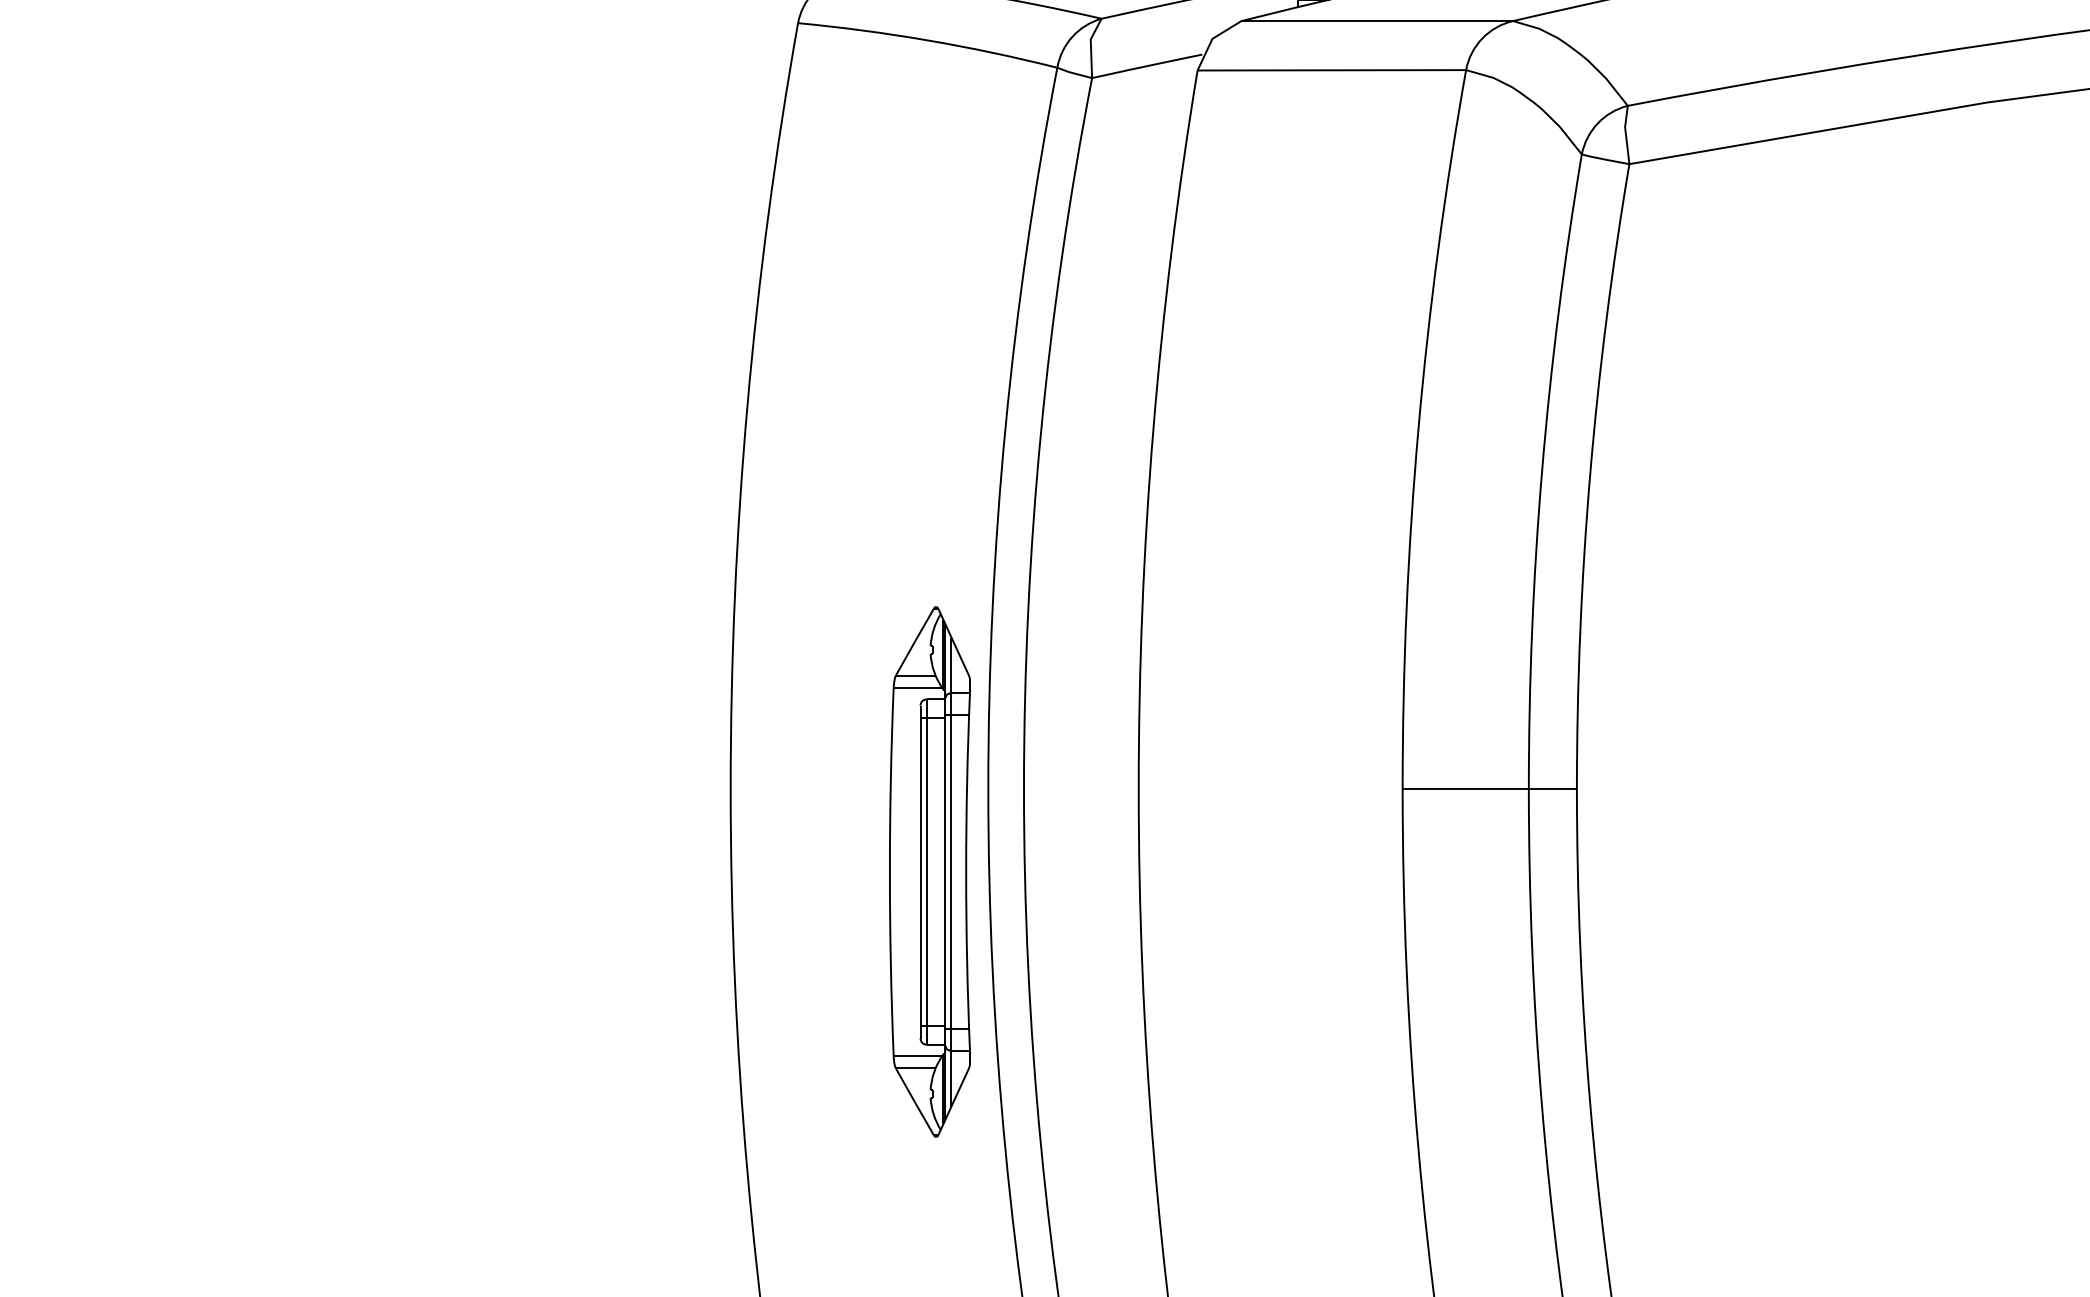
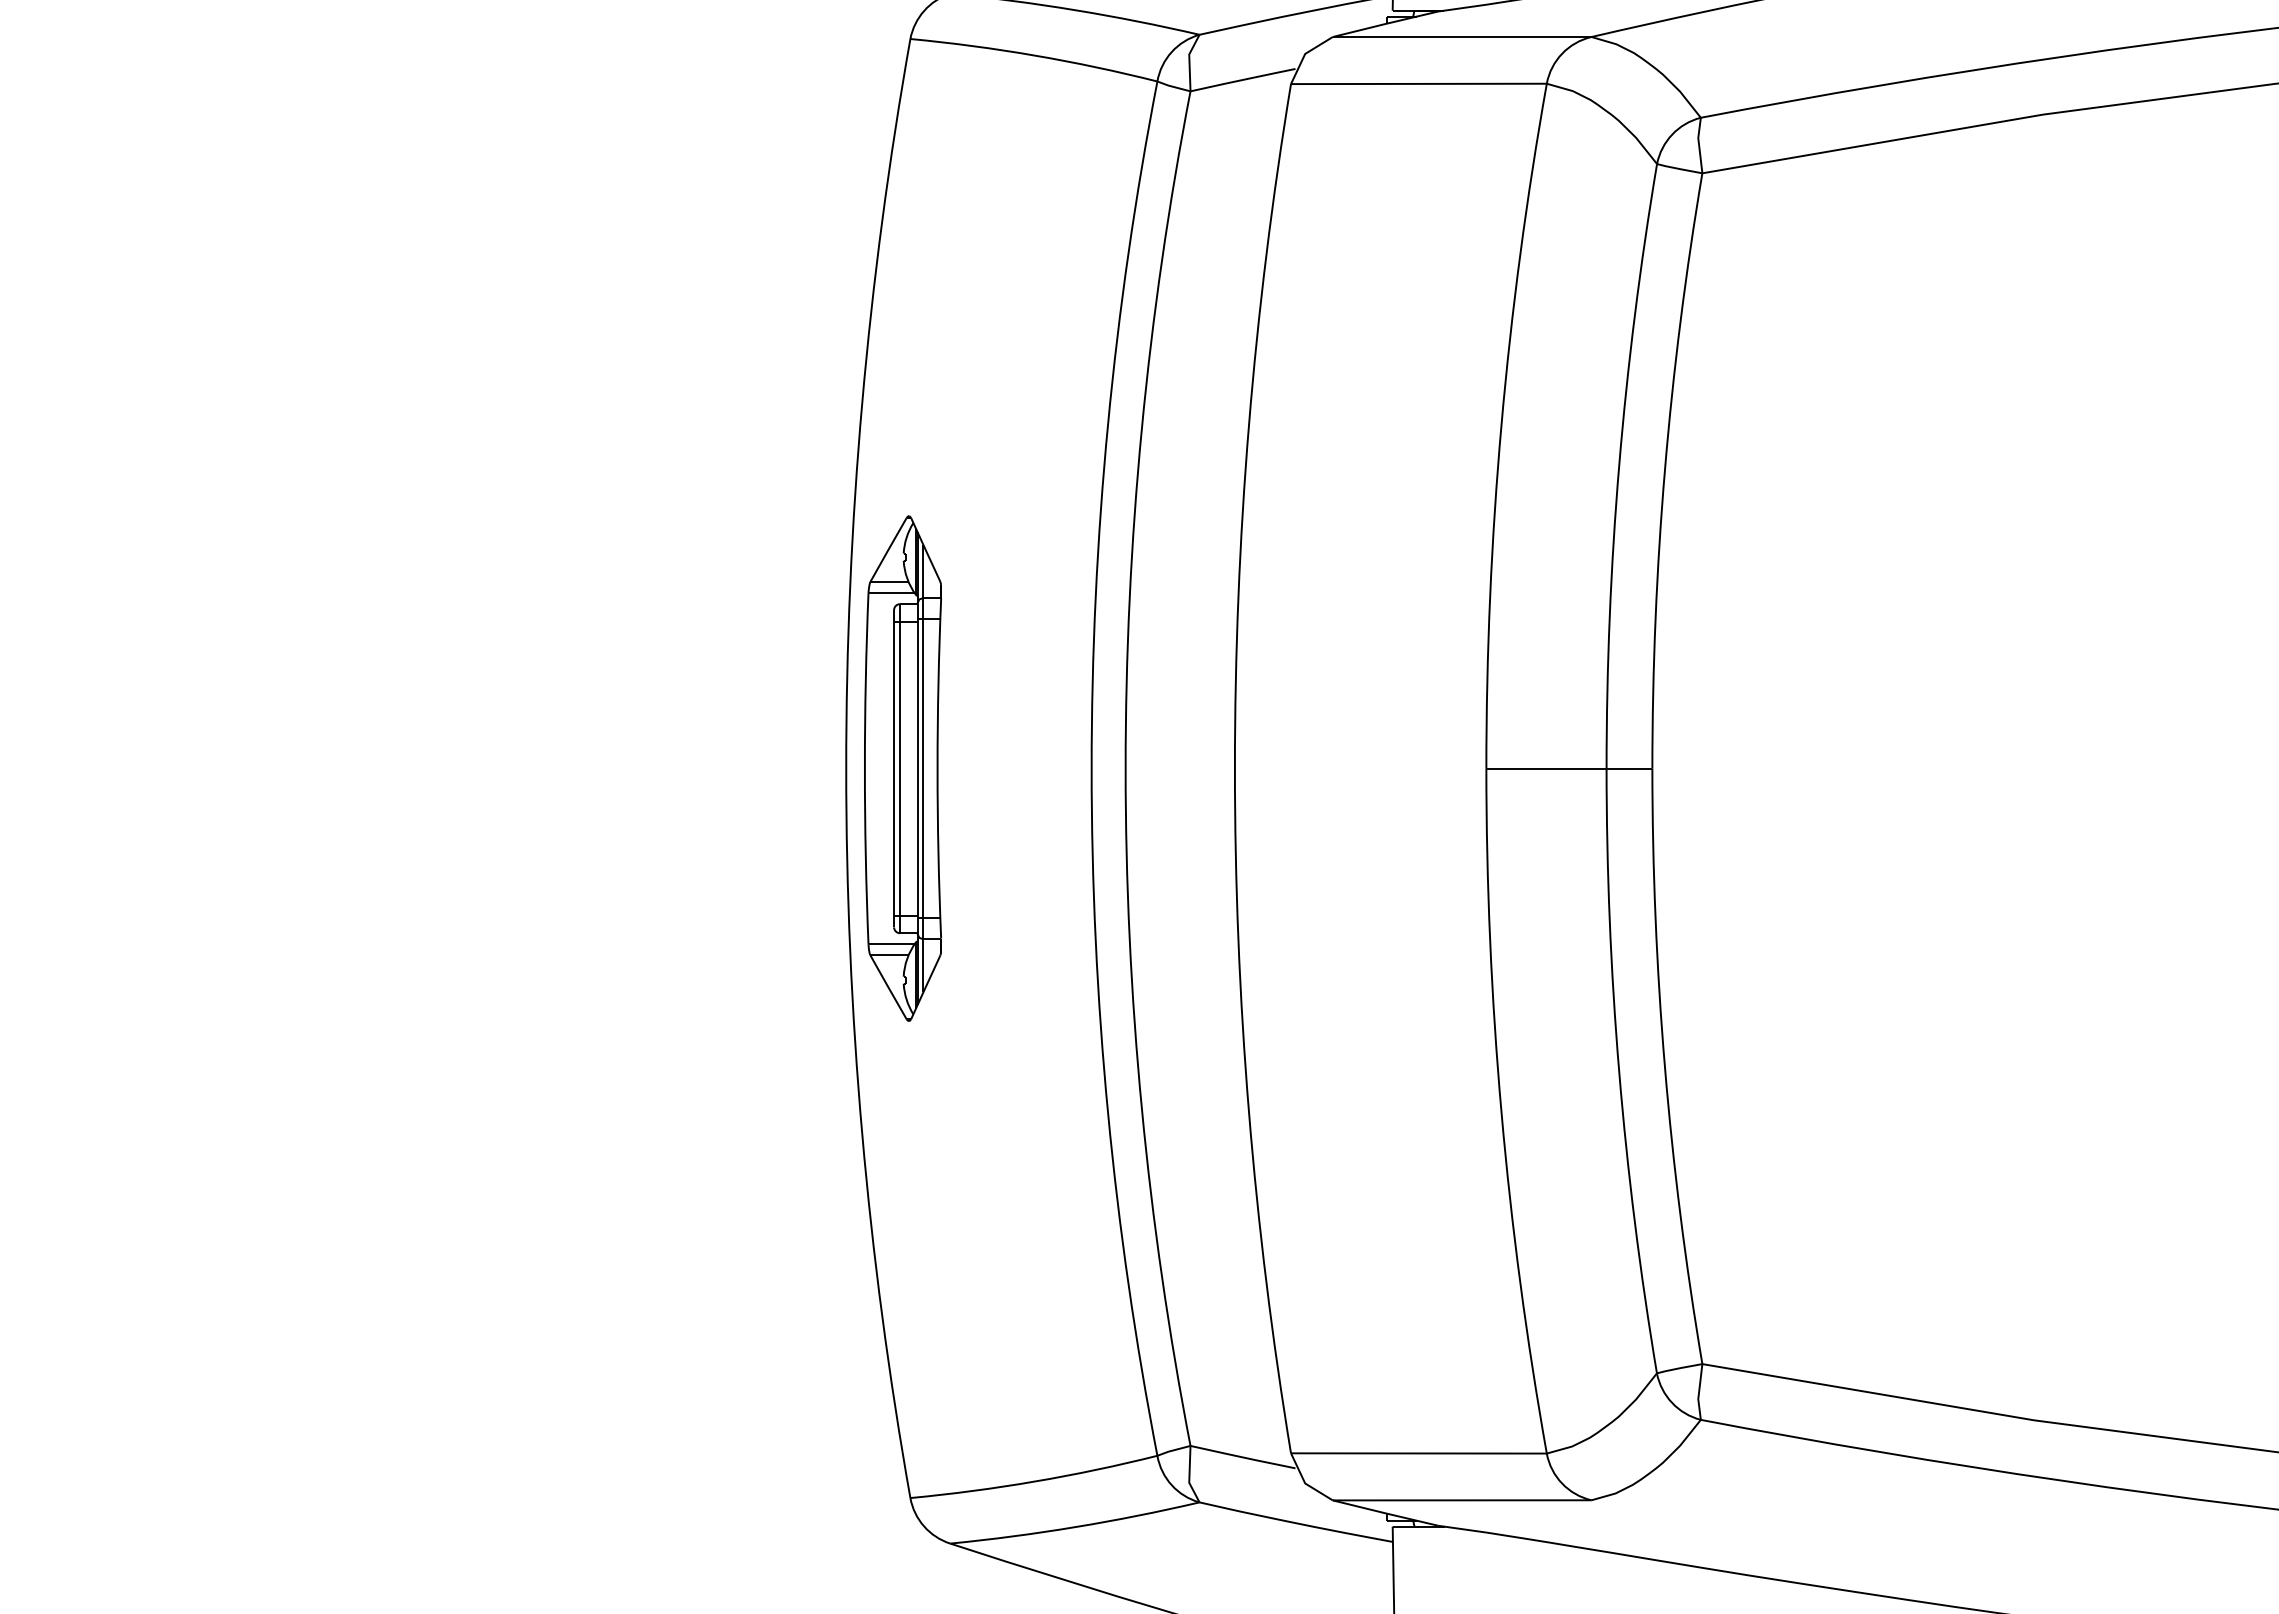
part: (929, 871) -> (902, 768), moved

